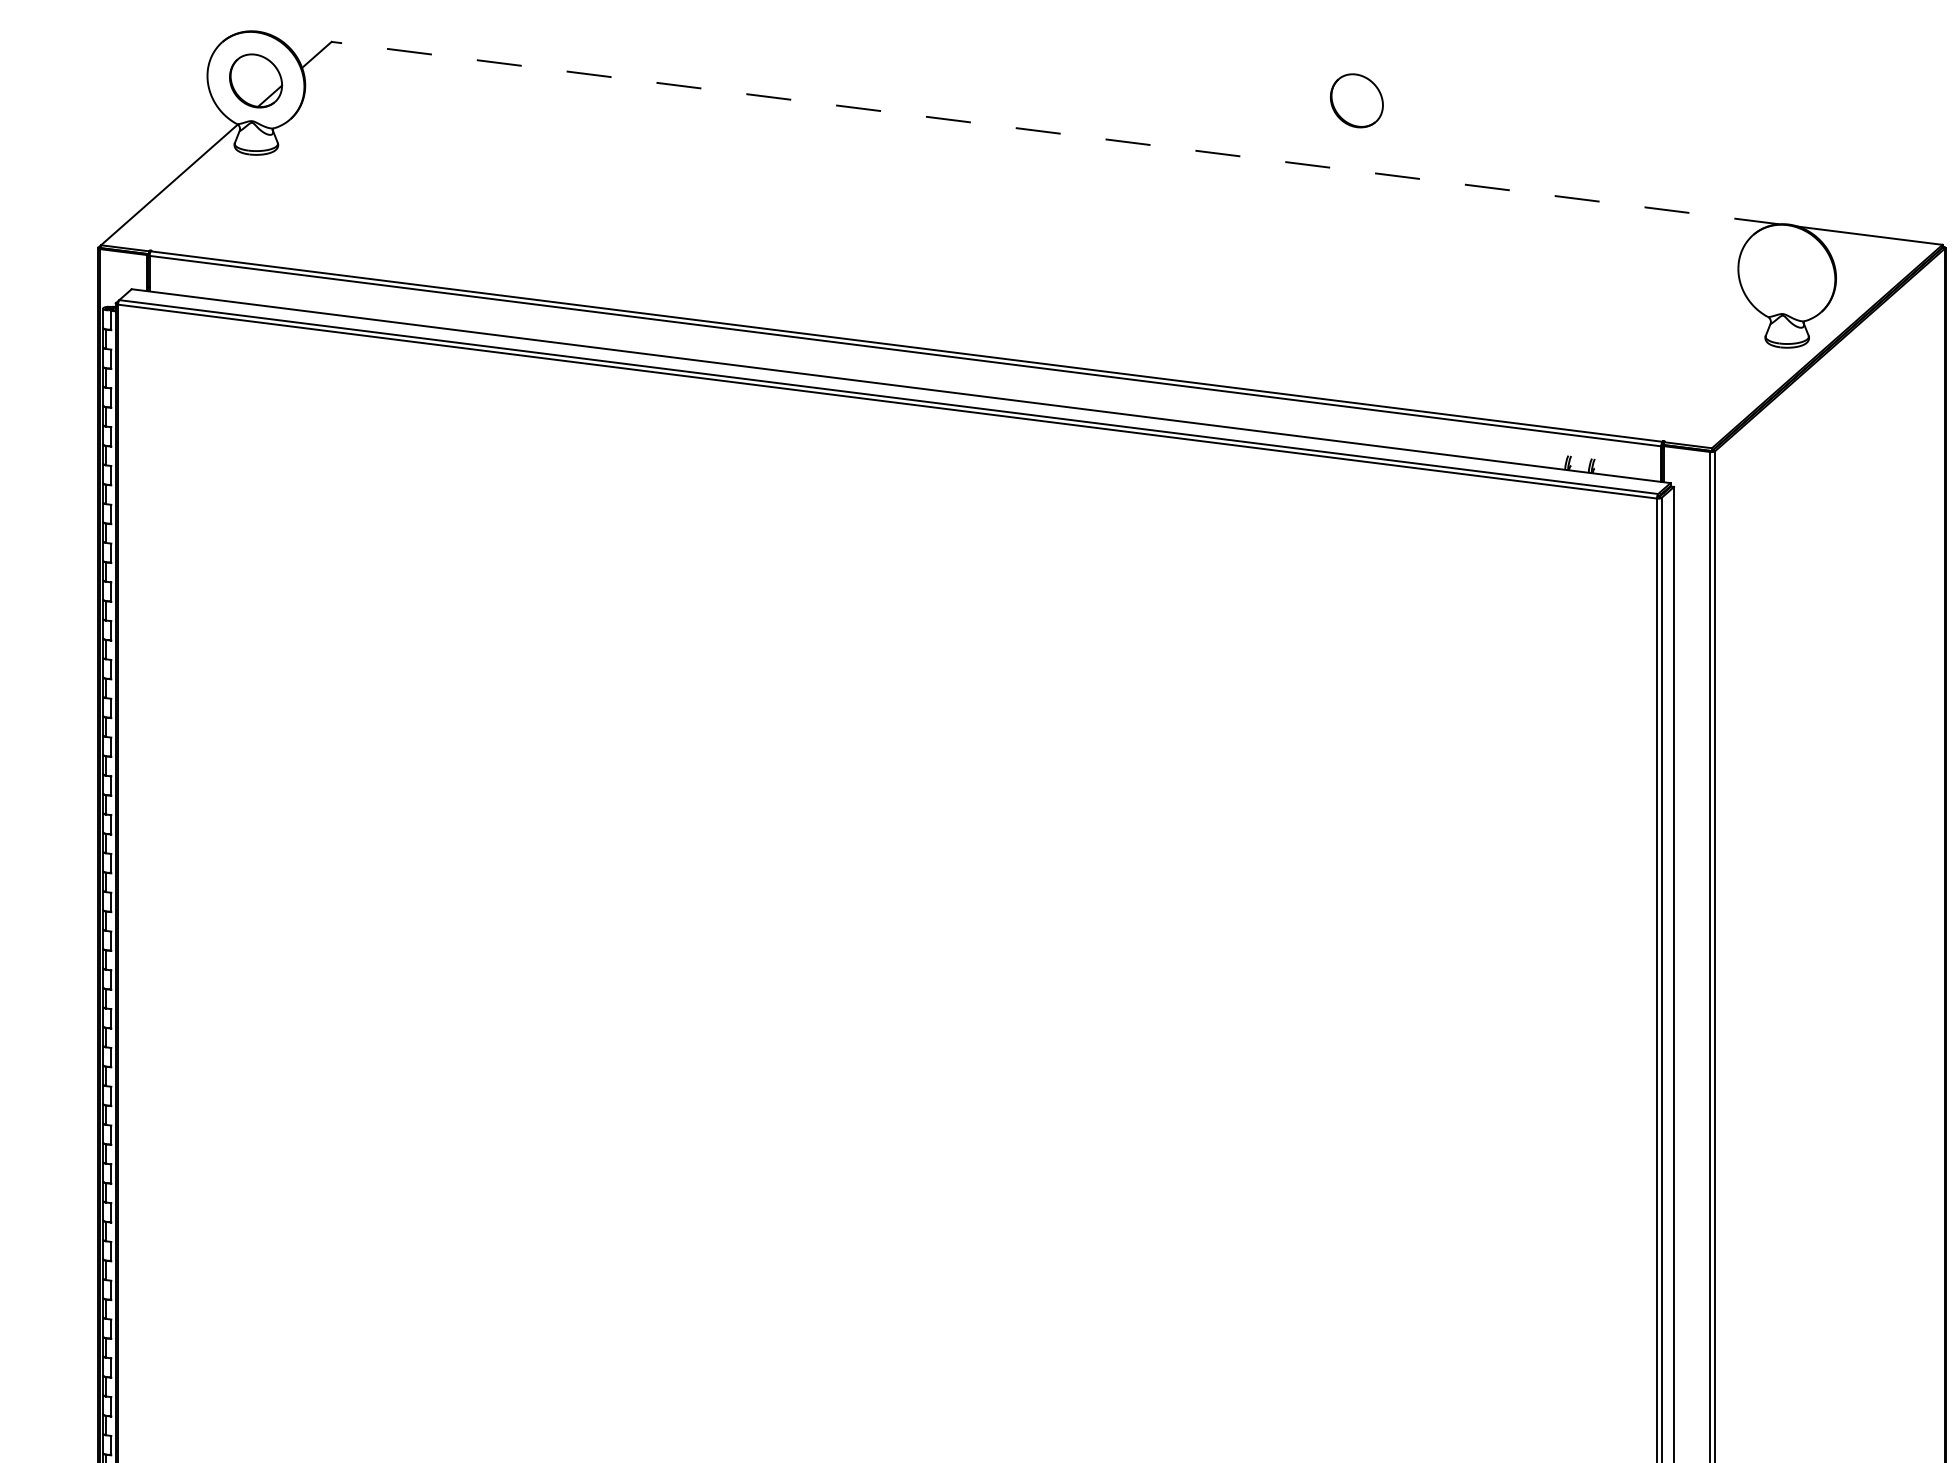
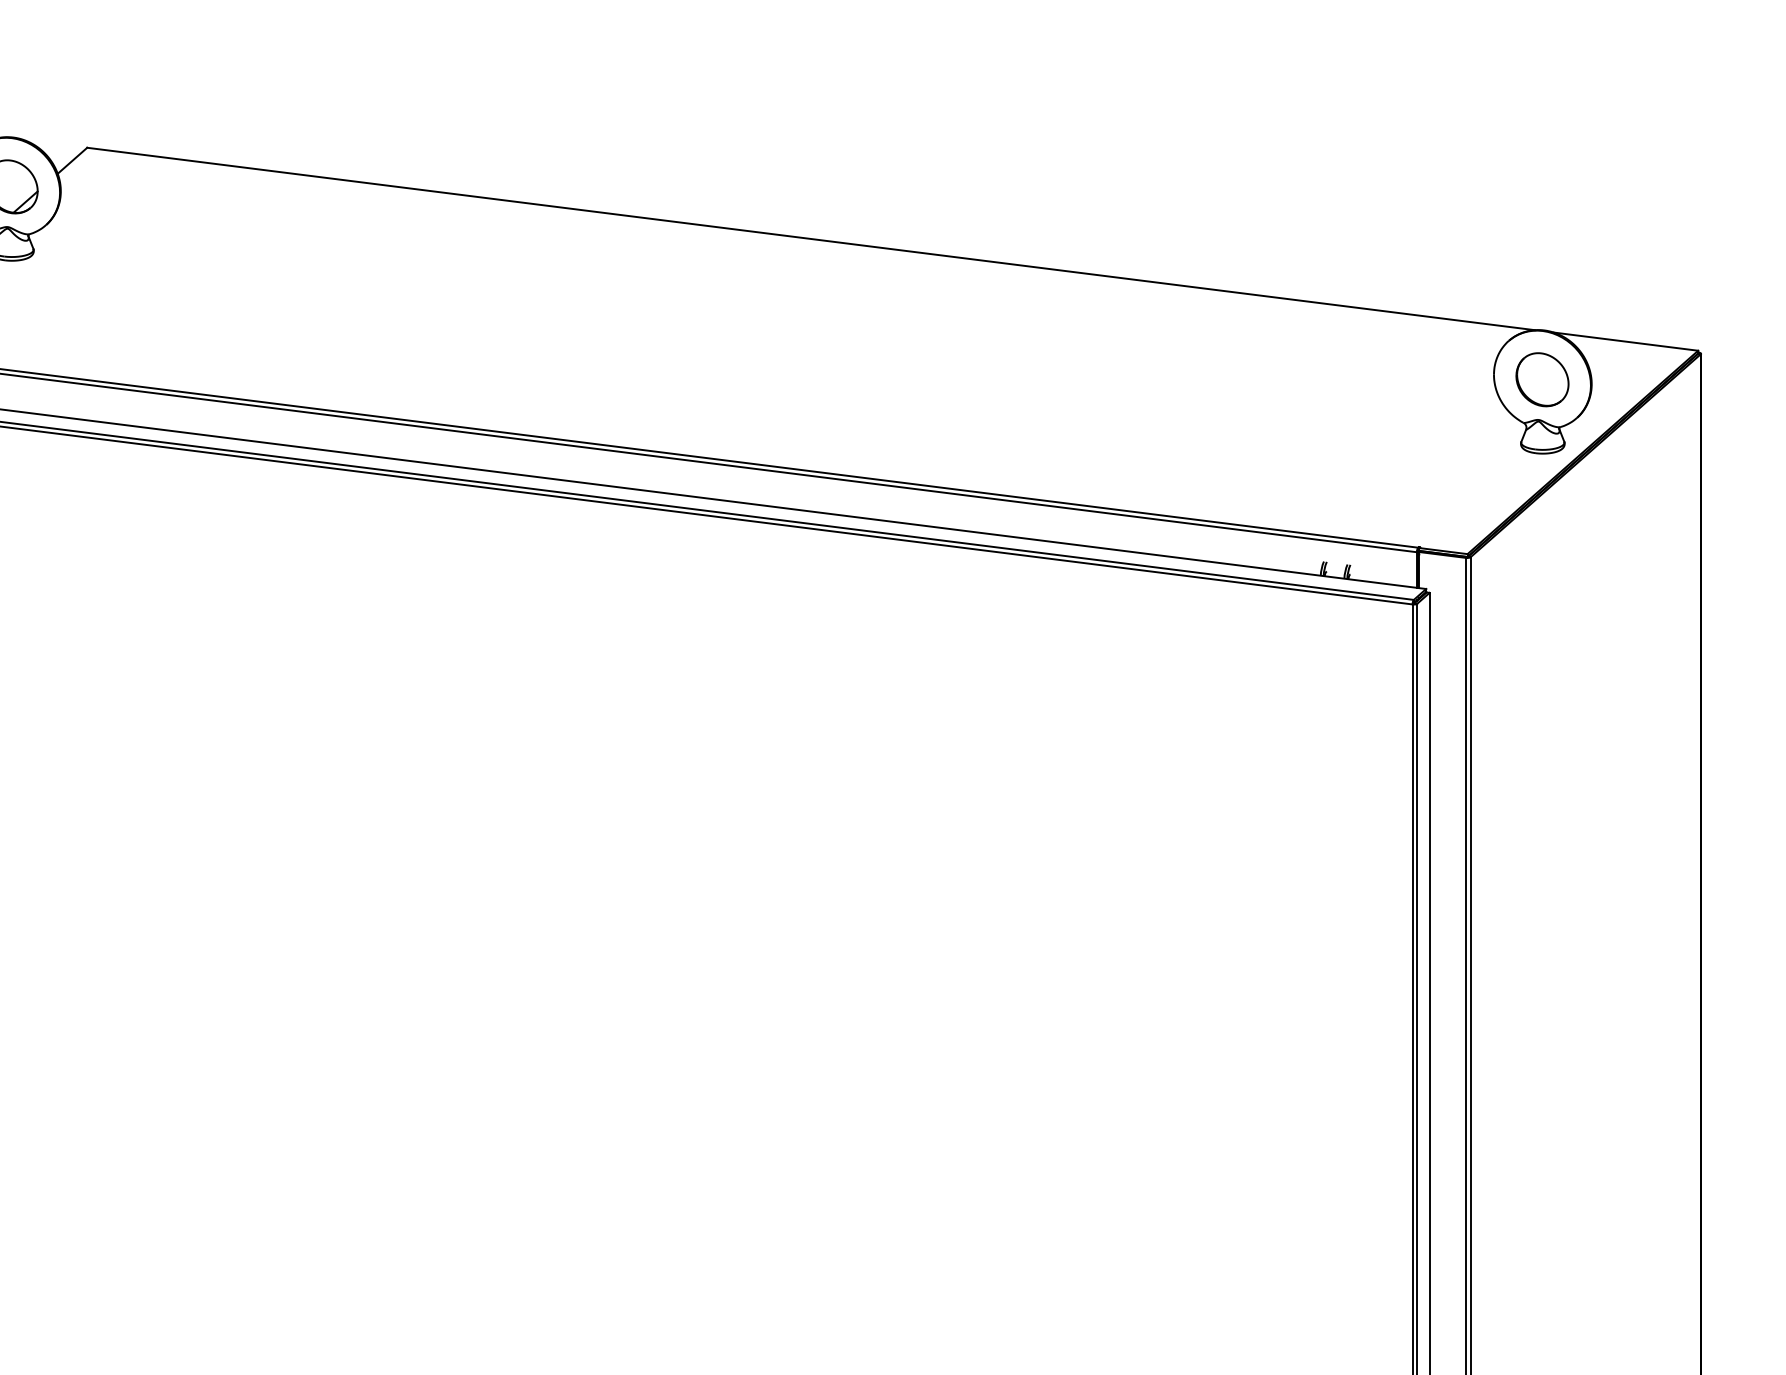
part: (1356, 100) -> (1542, 379), moved
line: (1055, 133) -> (811, 239), dashed -> solid

